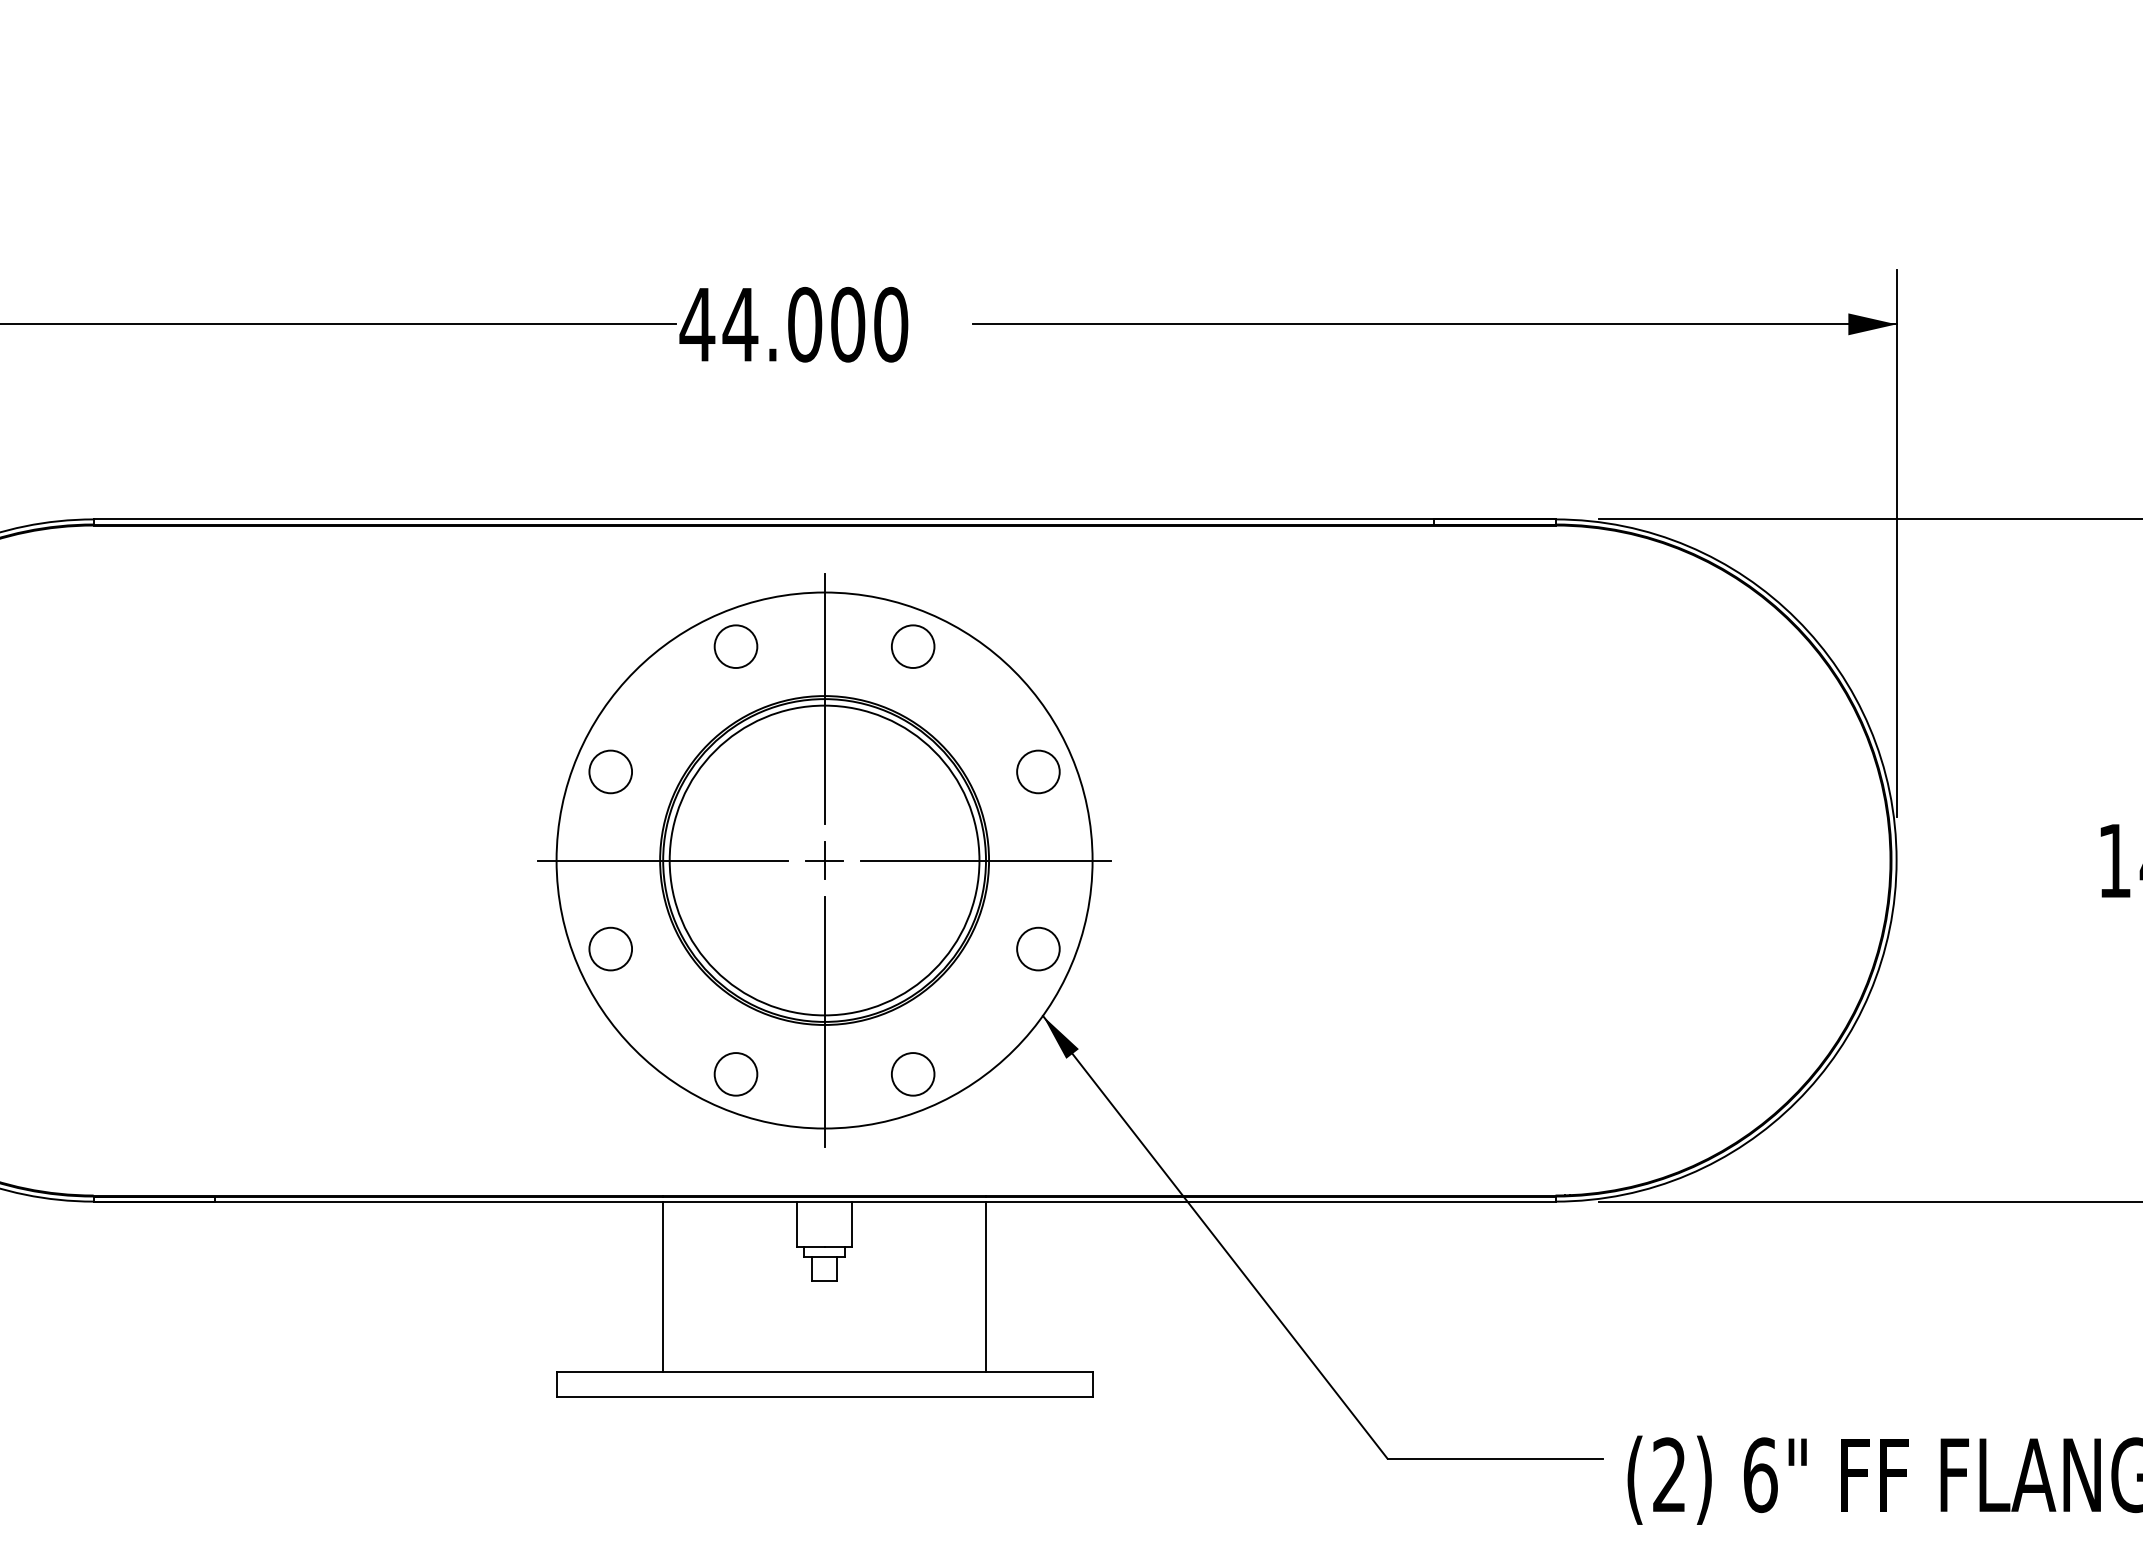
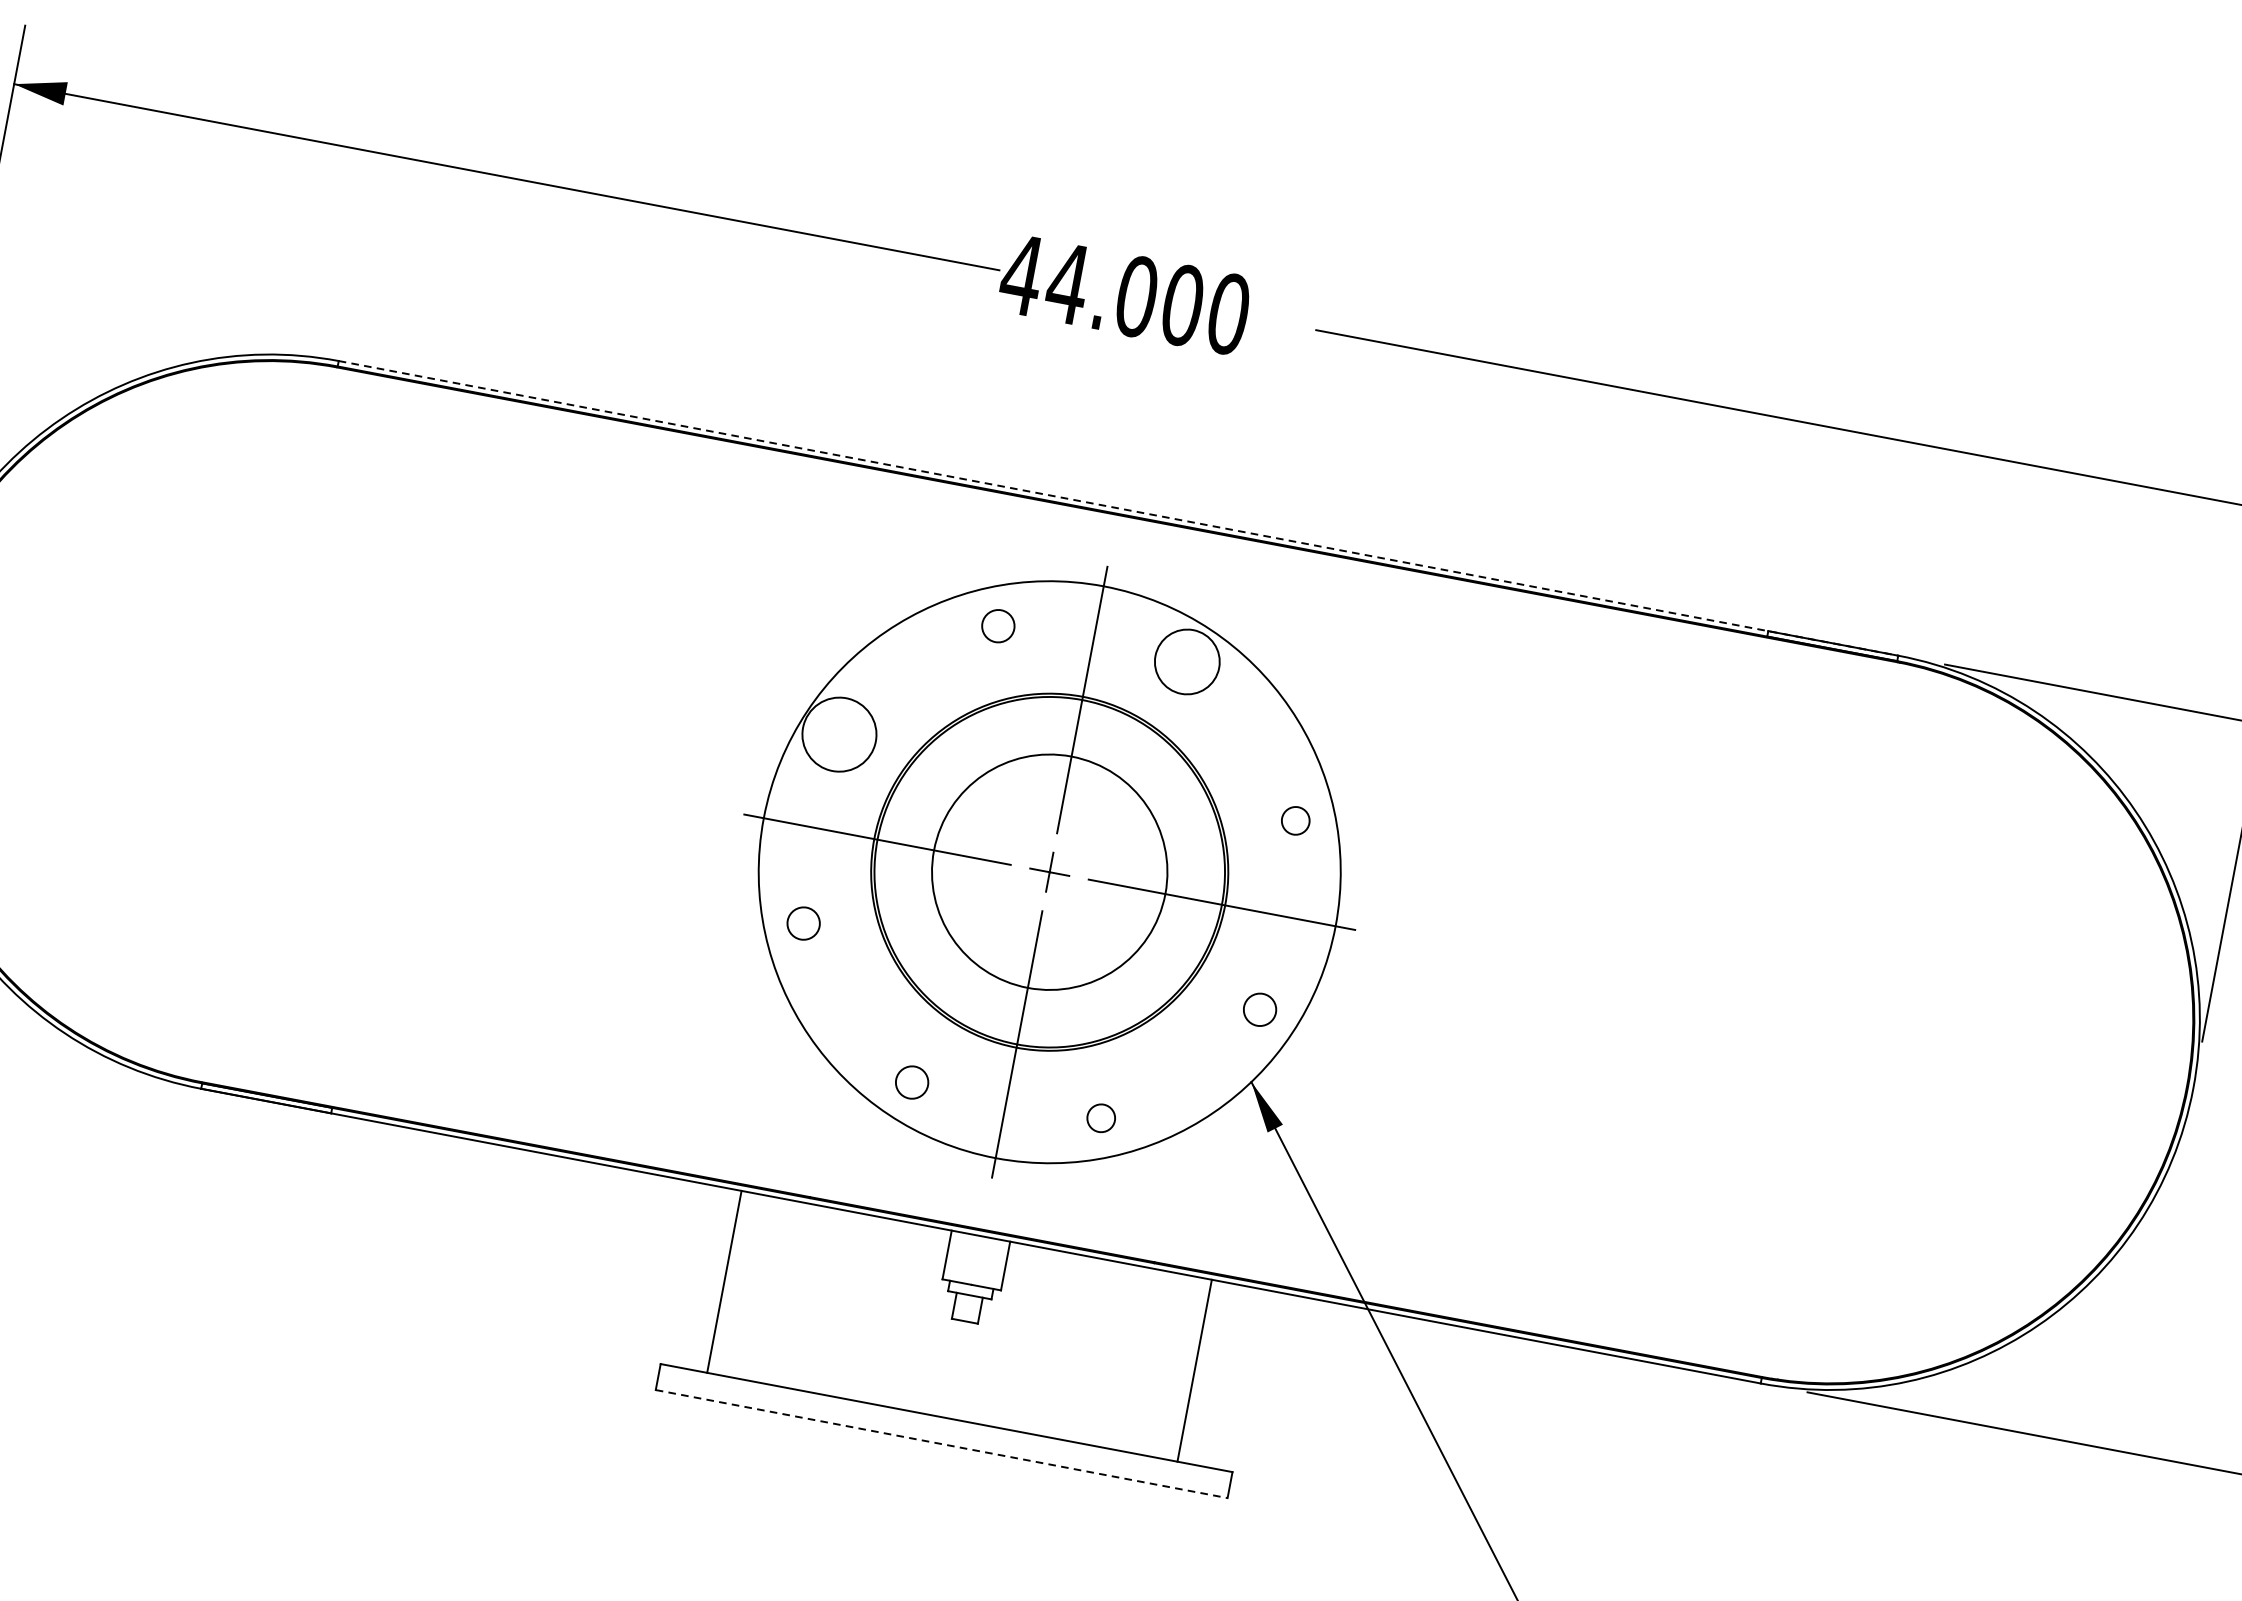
line: (824, 519) -> (1118, 508), solid -> dashed
circle: (735, 646) -> (997, 625), size x0.7
circle: (912, 646) -> (1186, 661), size x1.4
circle: (610, 771) -> (839, 734), size x1.6
circle: (1038, 771) -> (1295, 820), size x0.6
circle: (824, 860) -> (1049, 872), size x0.7
circle: (610, 948) -> (803, 922), size x0.7
circle: (1038, 948) -> (1260, 1009), size x0.7
circle: (735, 1074) -> (911, 1082), size x0.7
circle: (913, 1074) -> (1101, 1118), size x0.6
line: (663, 1286) -> (724, 1281), moved
line: (986, 1286) -> (1195, 1370), moved
line: (825, 1396) -> (942, 1444), solid -> dashed

